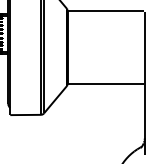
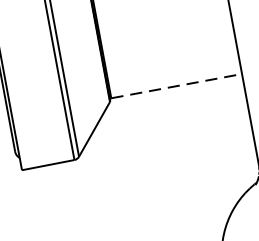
line: (106, 83) -> (176, 85), solid -> dashed

